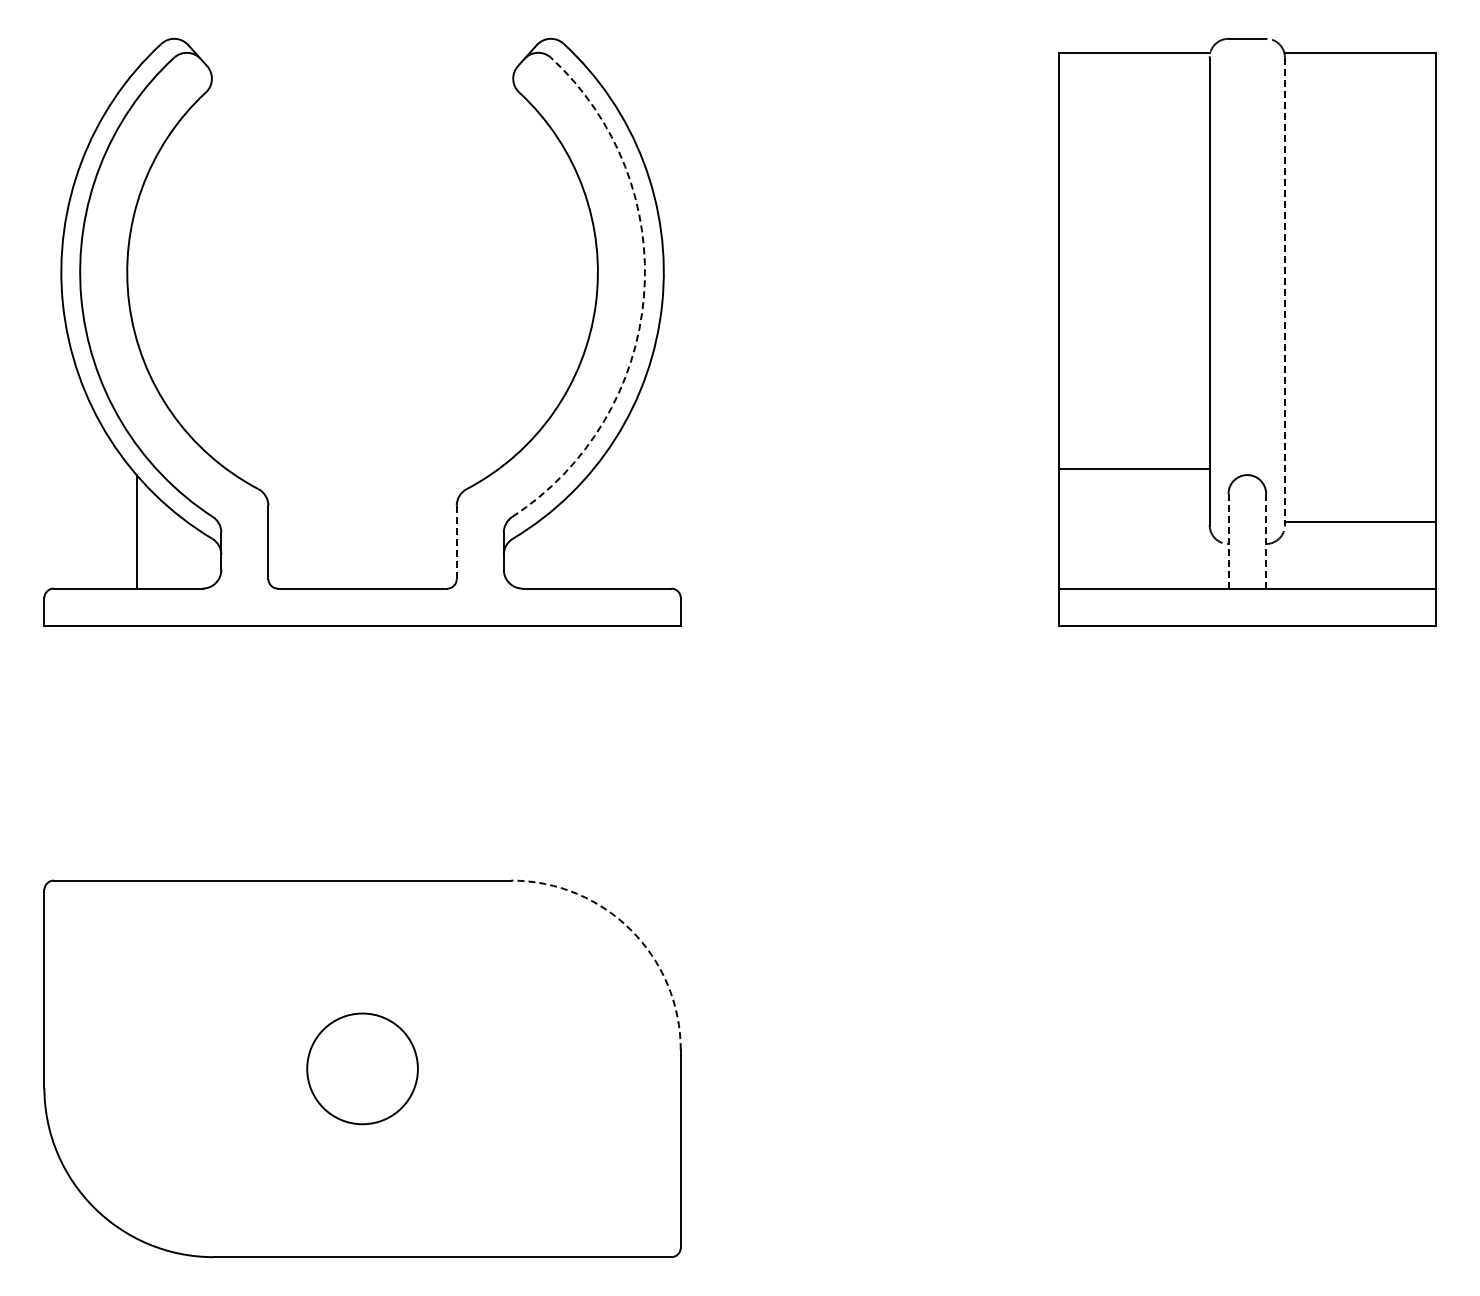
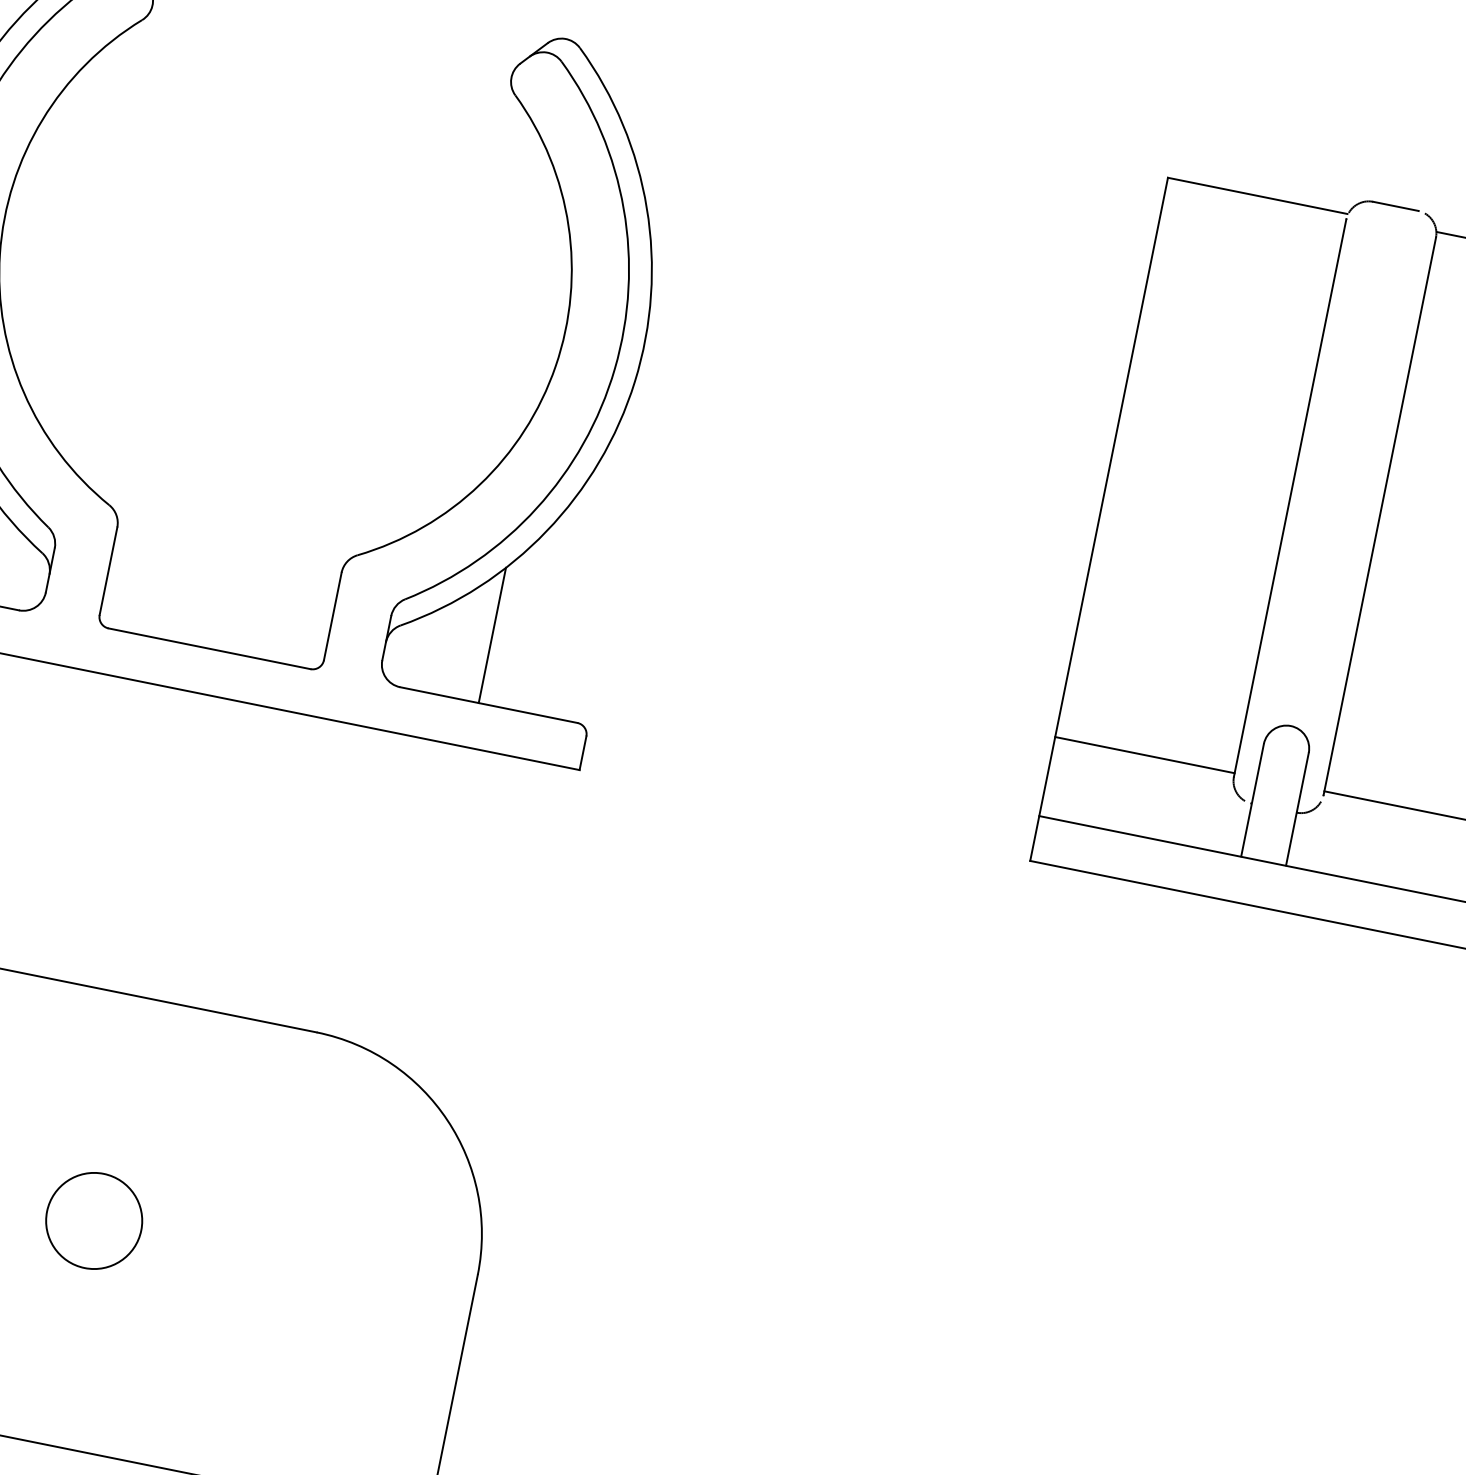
line: (1284, 291) -> (1379, 516), dashed -> solid
arc: (643, 296) -> (614, 368), dashed -> solid
line: (1134, 469) -> (1145, 755), moved
line: (588, 531) -> (492, 635), added
line: (1228, 541) -> (1252, 800), dashed -> solid
line: (1266, 541) -> (1297, 809), dashed -> solid
line: (456, 542) -> (332, 616), dashed -> solid
arc: (631, 930) -> (447, 1120), dashed -> solid
circle: (362, 1068) -> (94, 1220), size x0.71

